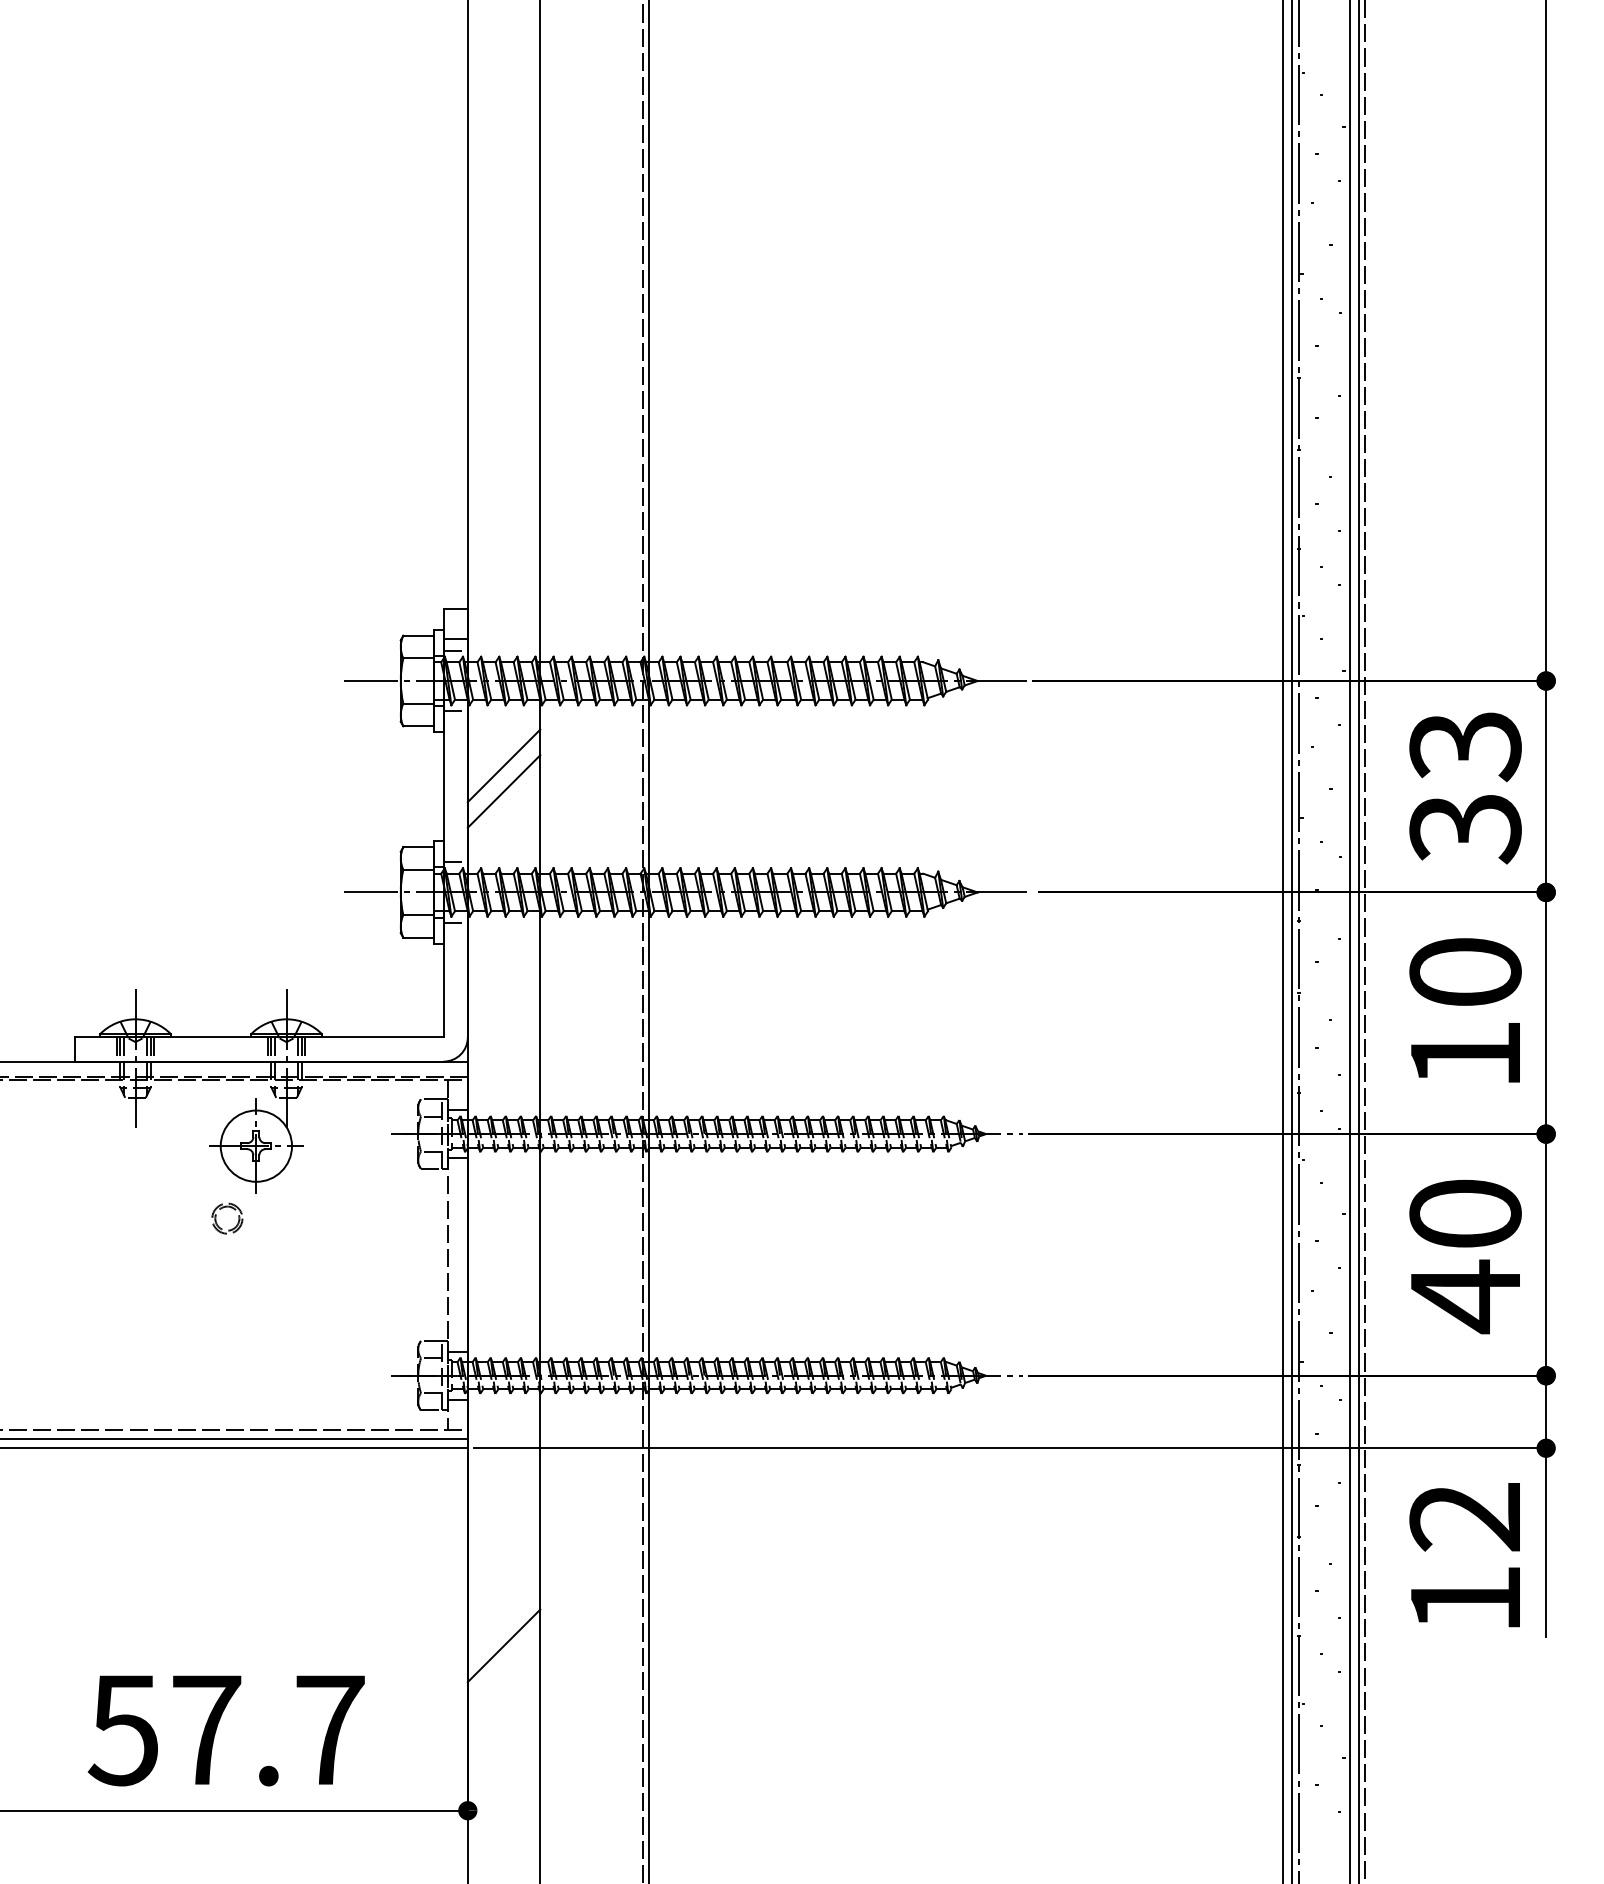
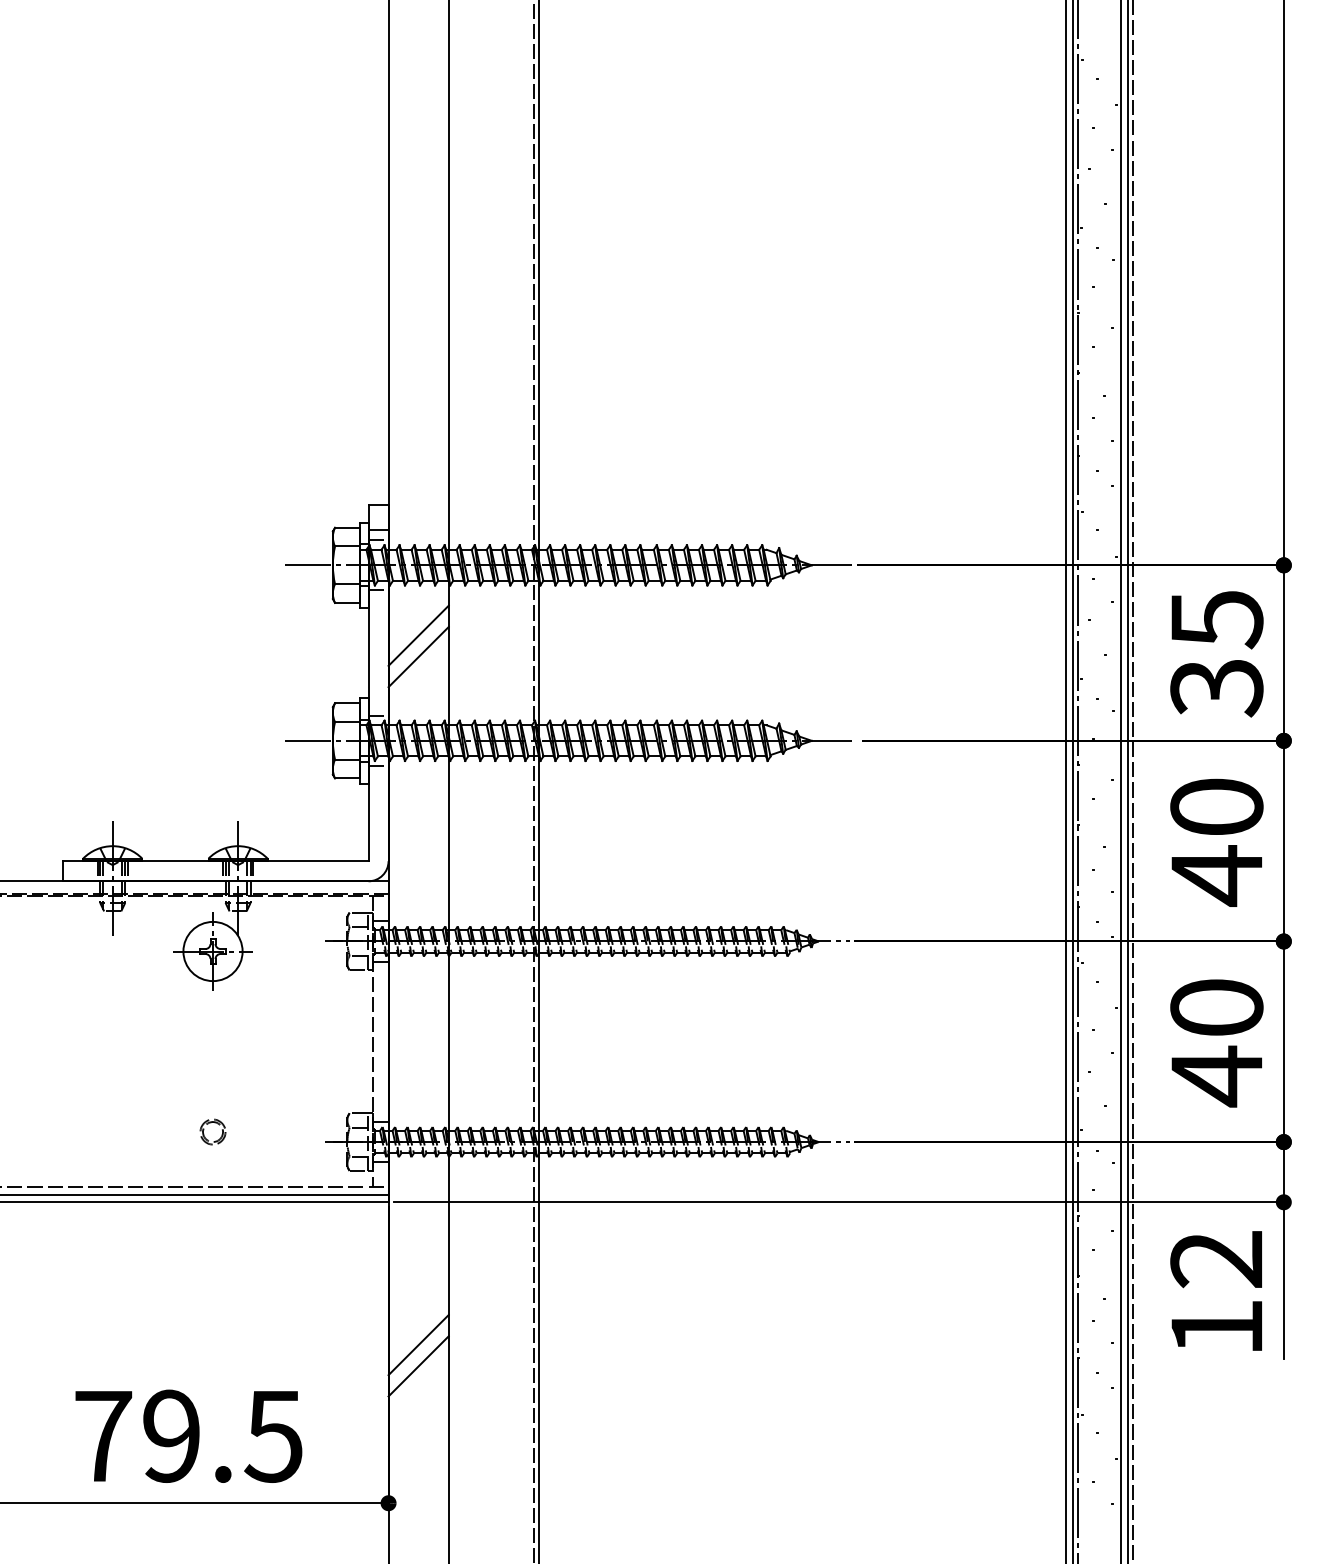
text: (1465, 747) -> (1216, 620), 33 -> 35
text: (1465, 1054) -> (1216, 875), 10 -> 40
part: (234, 1210) -> (218, 1125), moved
line: (503, 1620) -> (418, 1345), added
text: (225, 1729) -> (187, 1435), 57.7 -> 79.5

